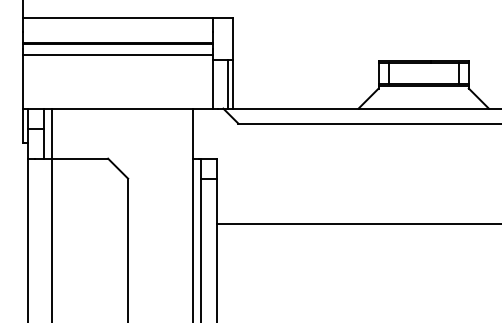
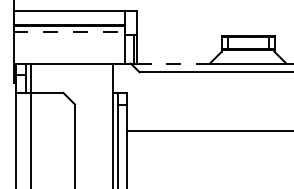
line: (118, 53) -> (69, 31), solid -> dashed
line: (296, 108) -> (173, 63), solid -> dashed

